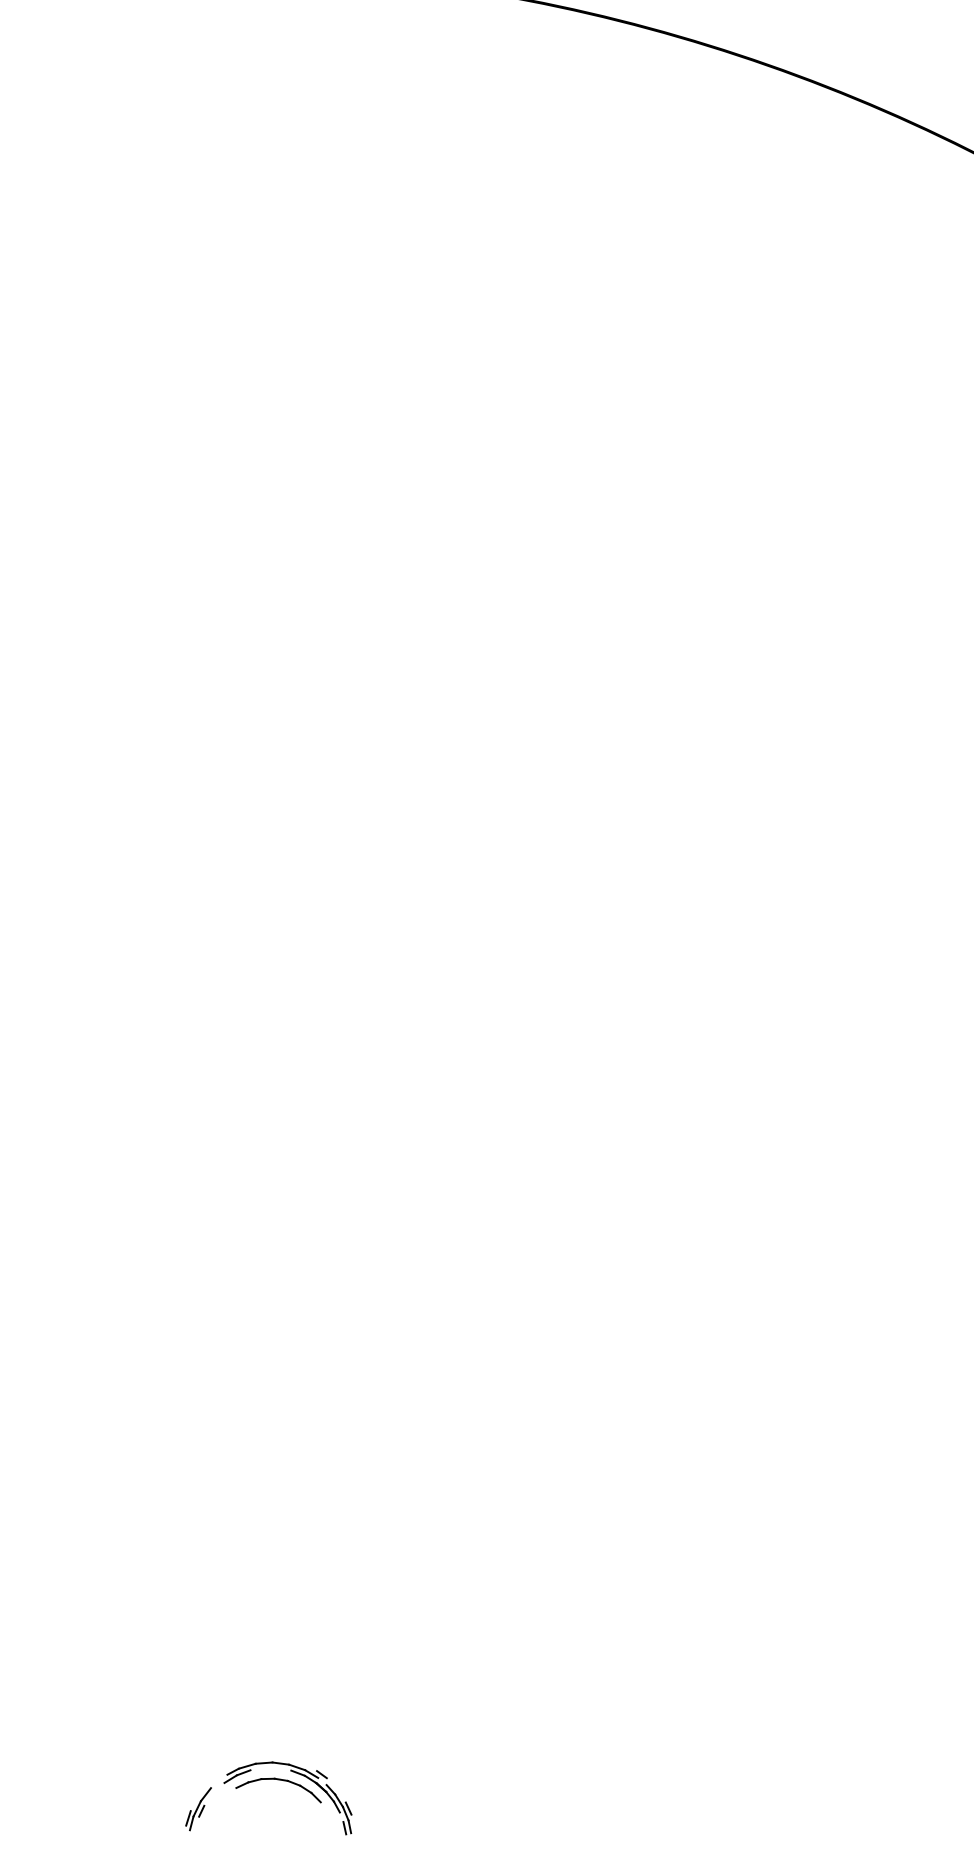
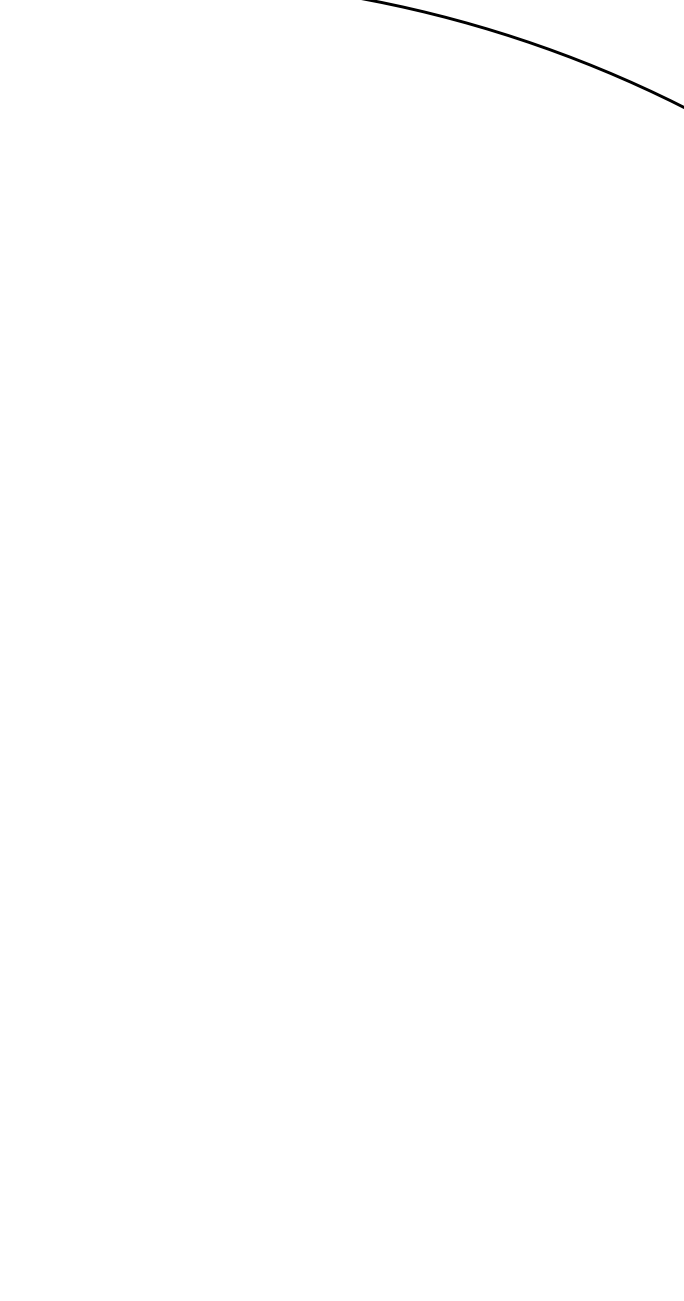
part: (268, 1779) -> (188, 1249), removed

